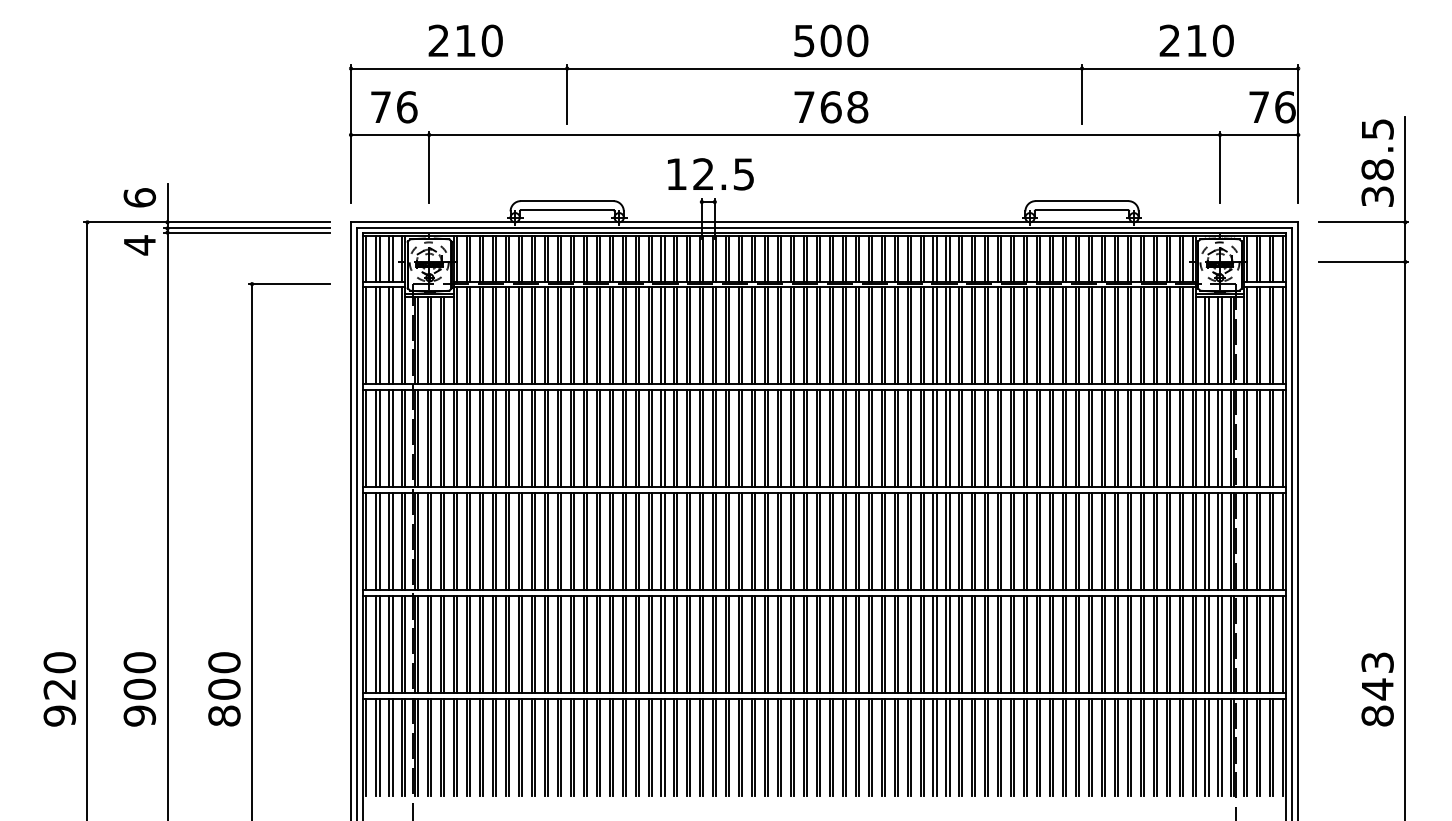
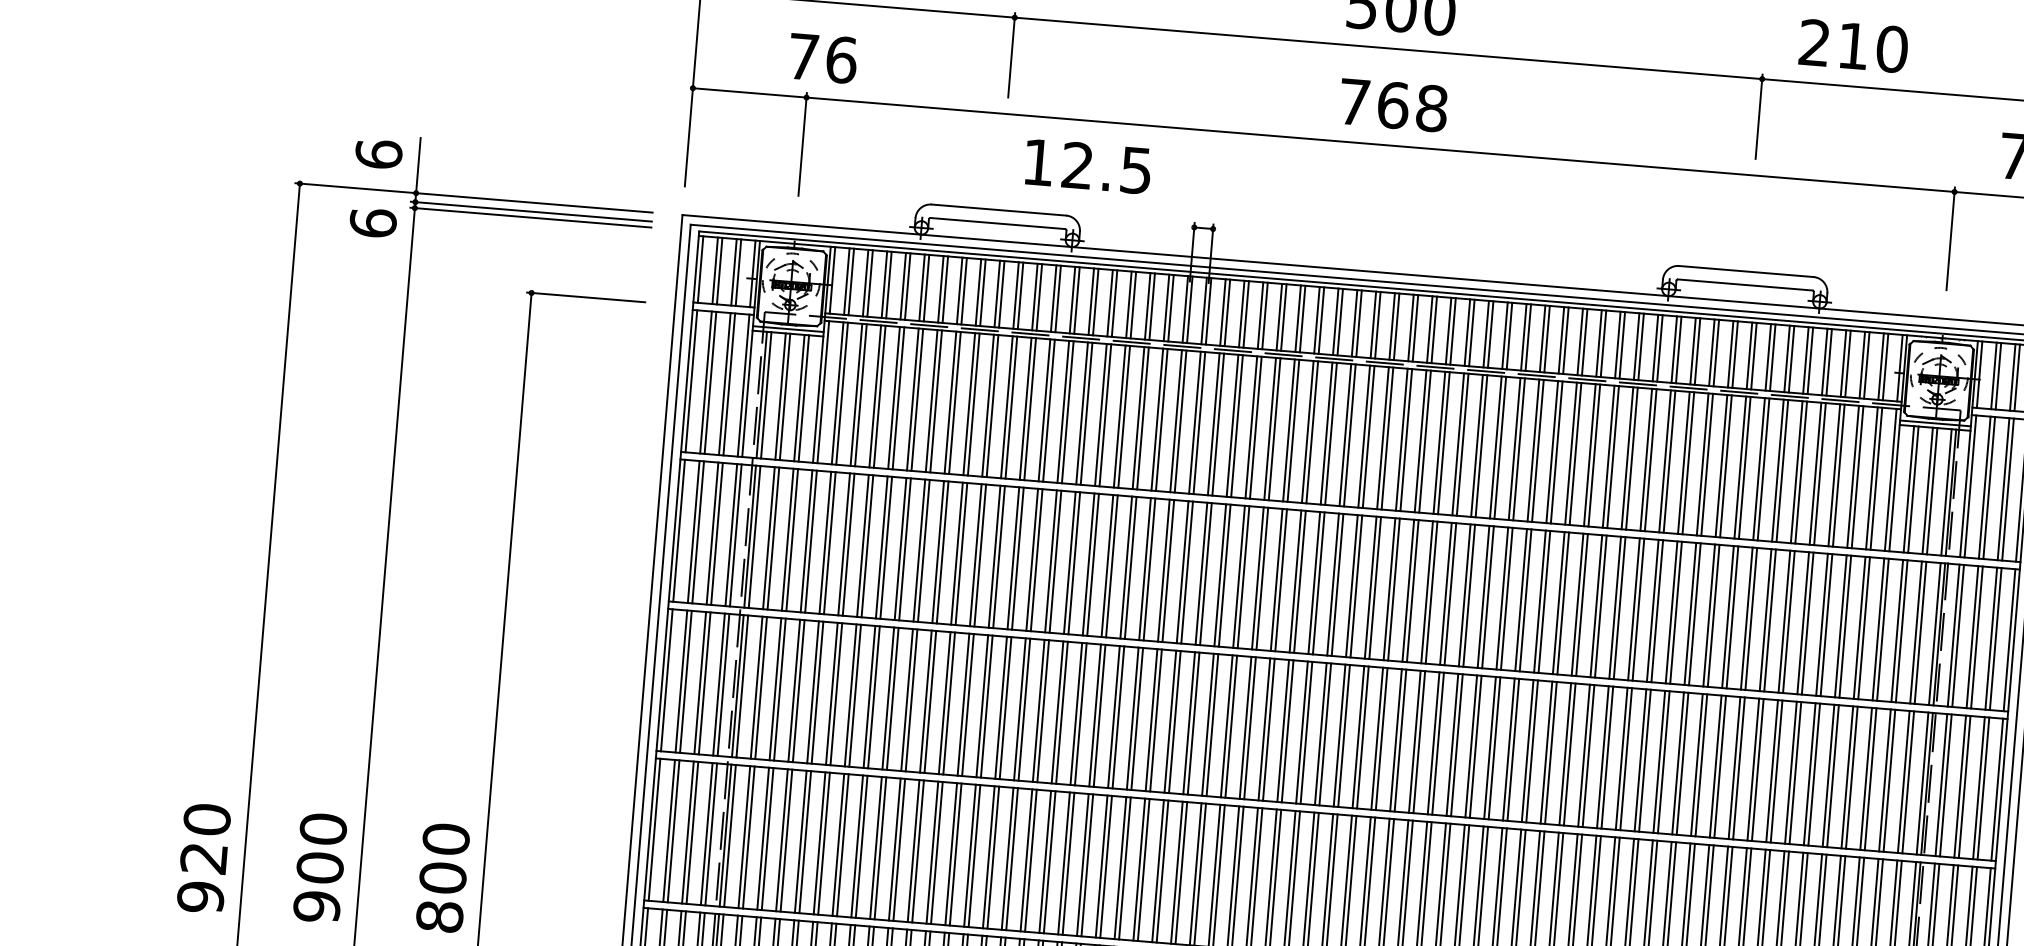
text: (1196, 40) -> (1853, 45), moved
text: (394, 107) -> (823, 58), moved
text: (710, 174) -> (1087, 166), moved
text: (139, 245) -> (372, 223), 4 -> 6

